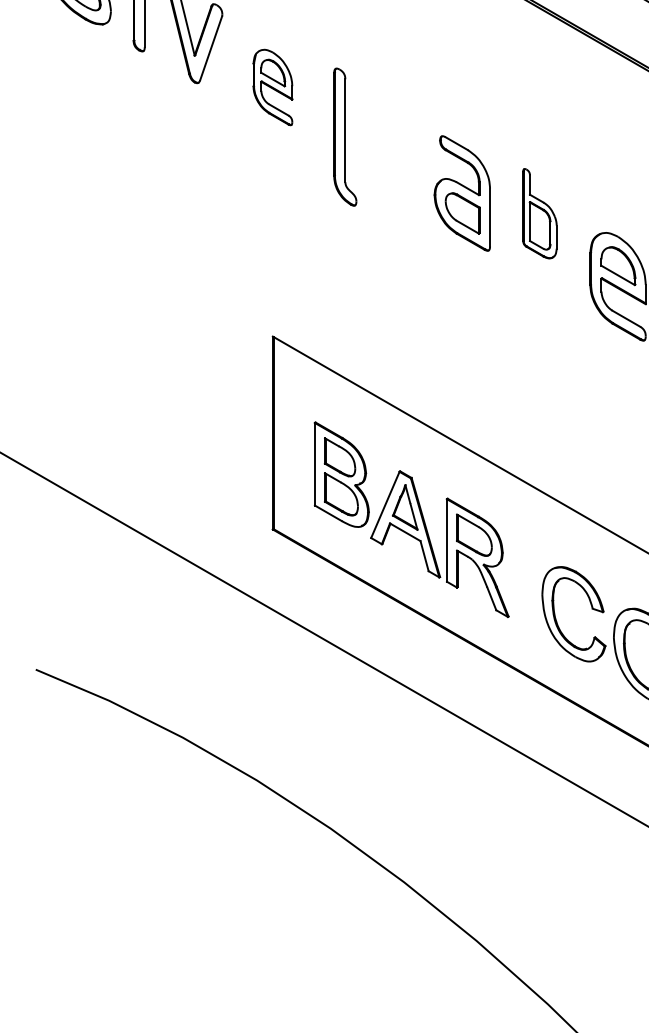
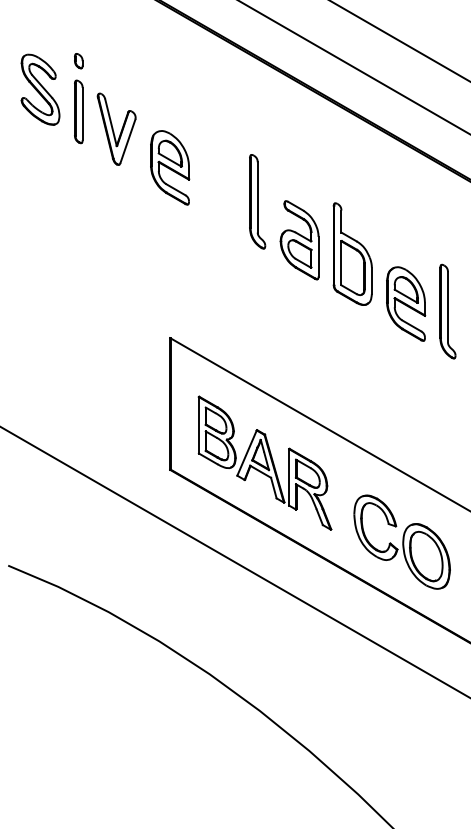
part: (273, 86) -> (170, 167), size x1.43
part: (345, 136) -> (257, 201), moved
part: (539, 212) -> (352, 253), size x1.67

